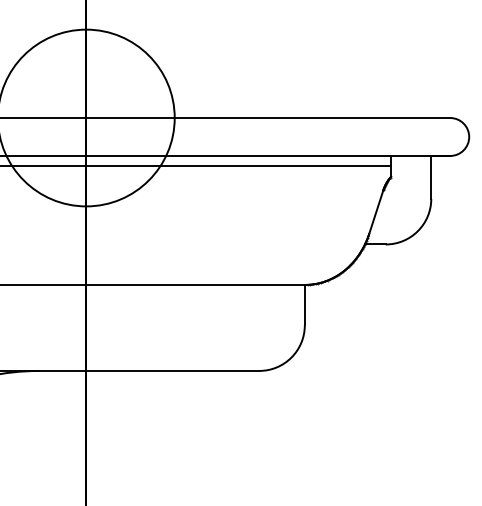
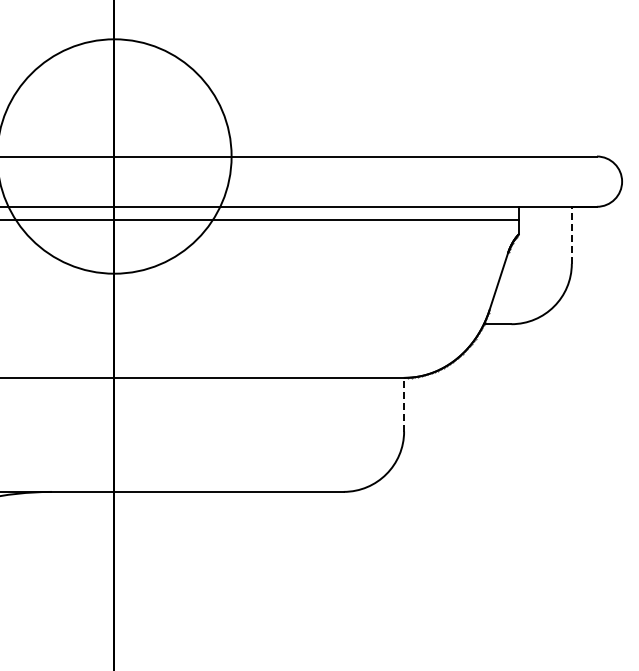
line: (431, 177) -> (571, 235), solid -> dashed
line: (305, 305) -> (404, 404), solid -> dashed

